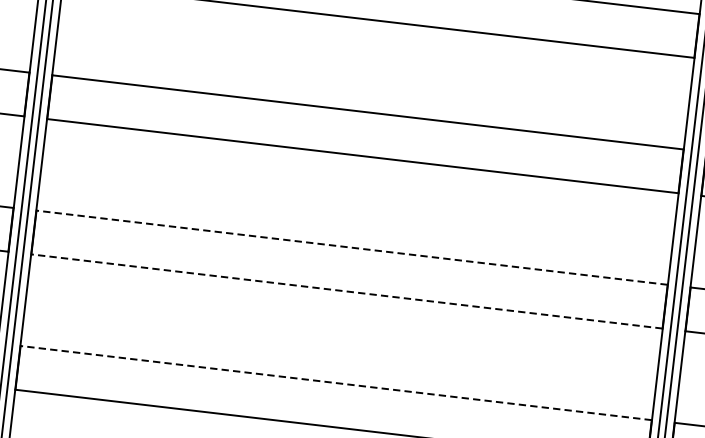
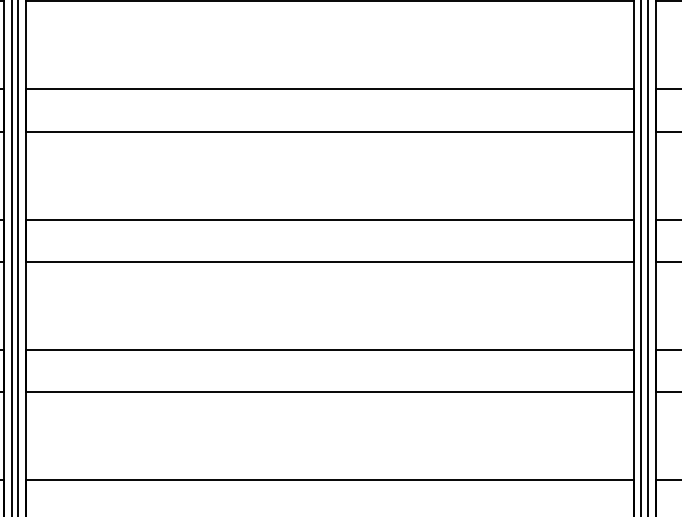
line: (351, 247) -> (329, 219), dashed -> solid
line: (346, 291) -> (329, 261), dashed -> solid
line: (335, 382) -> (329, 349), dashed -> solid

